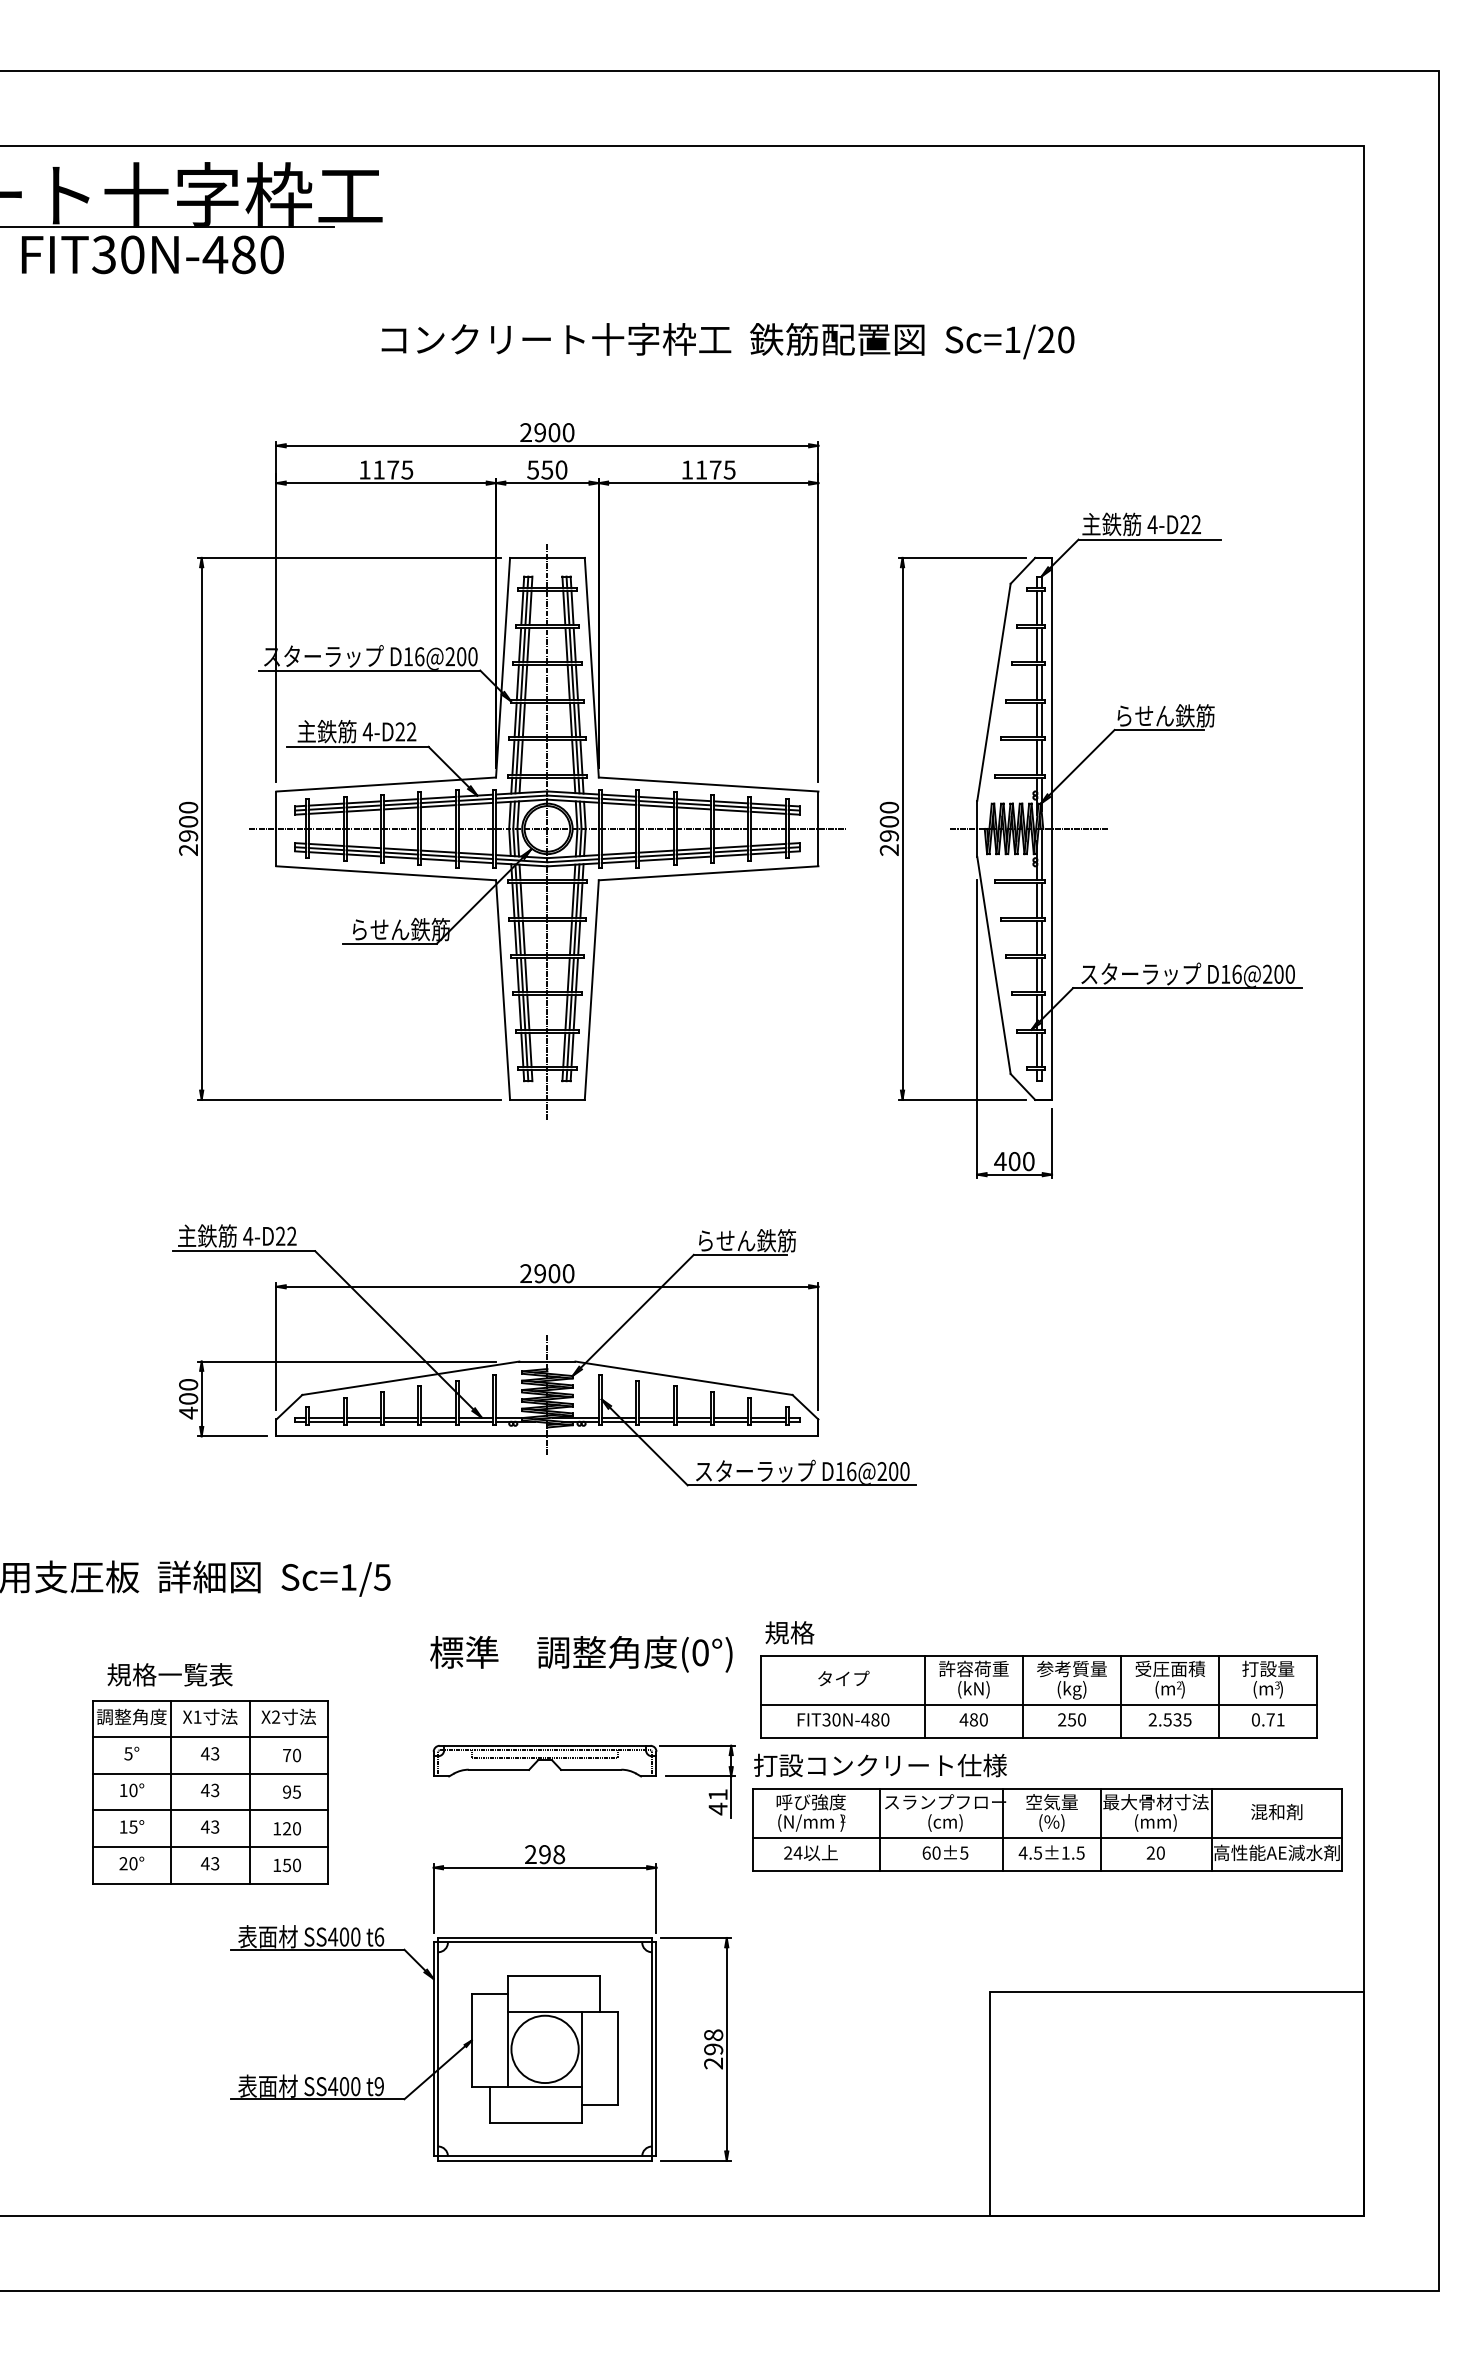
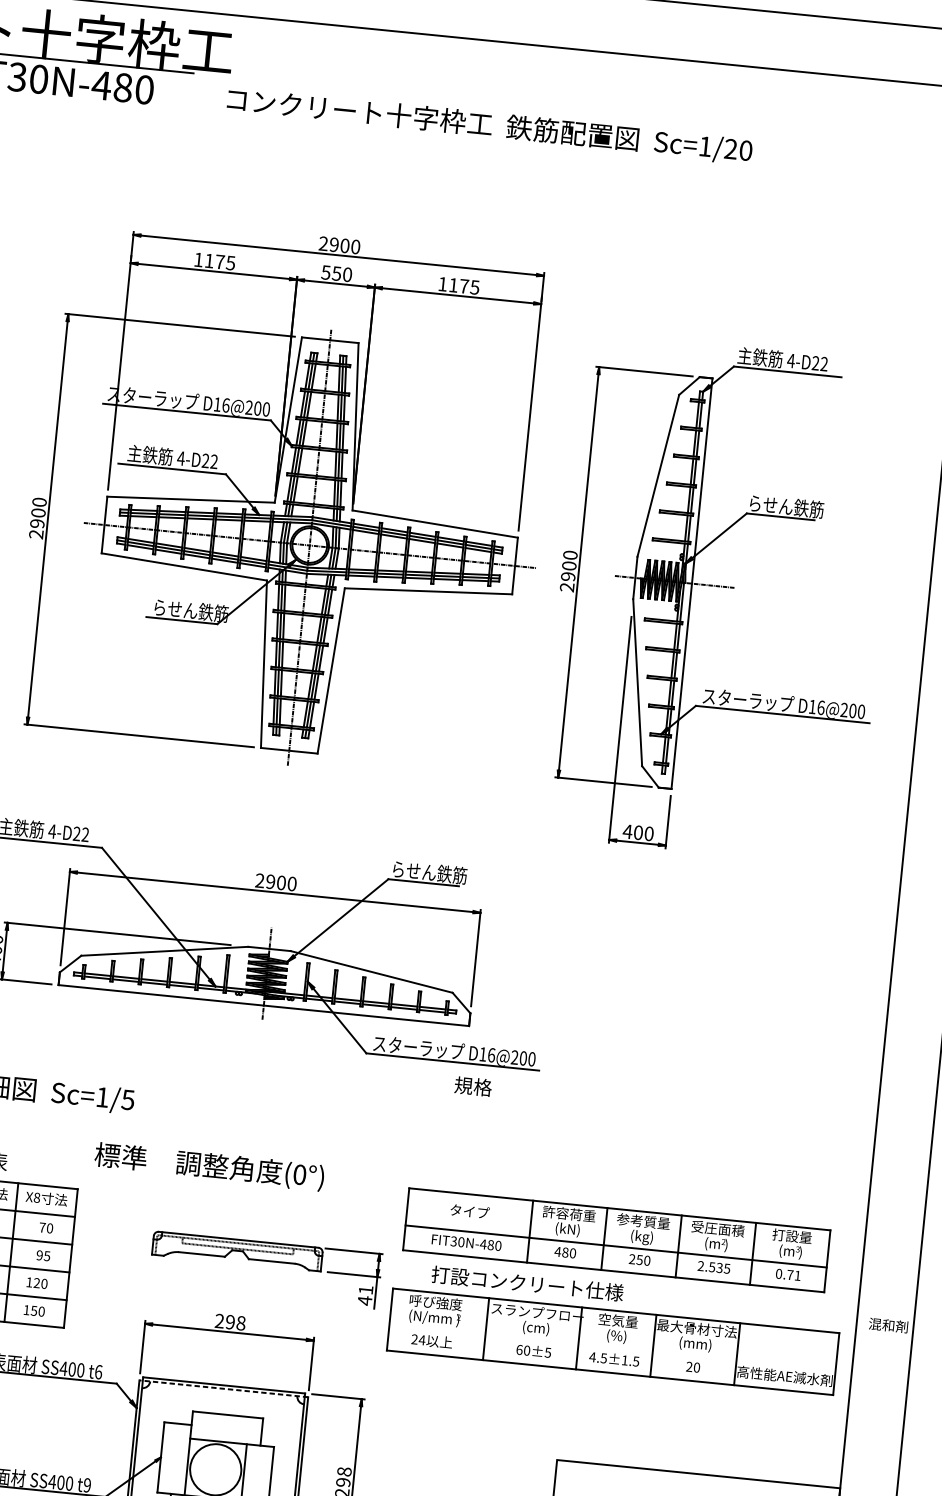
text: (727, 341) -> (489, 126), moved
text: (789, 1632) -> (473, 1086), moved
text: (581, 1654) -> (209, 1167), moved
text: (276, 1716) -> (37, 1197), X2 -> X8
text: (880, 1765) -> (527, 1283), moved
text: (1276, 1812) -> (888, 1325), moved
line: (1047, 1838) -> (612, 1348), removed
line: (544, 1942) -> (223, 1388), solid -> dashed

